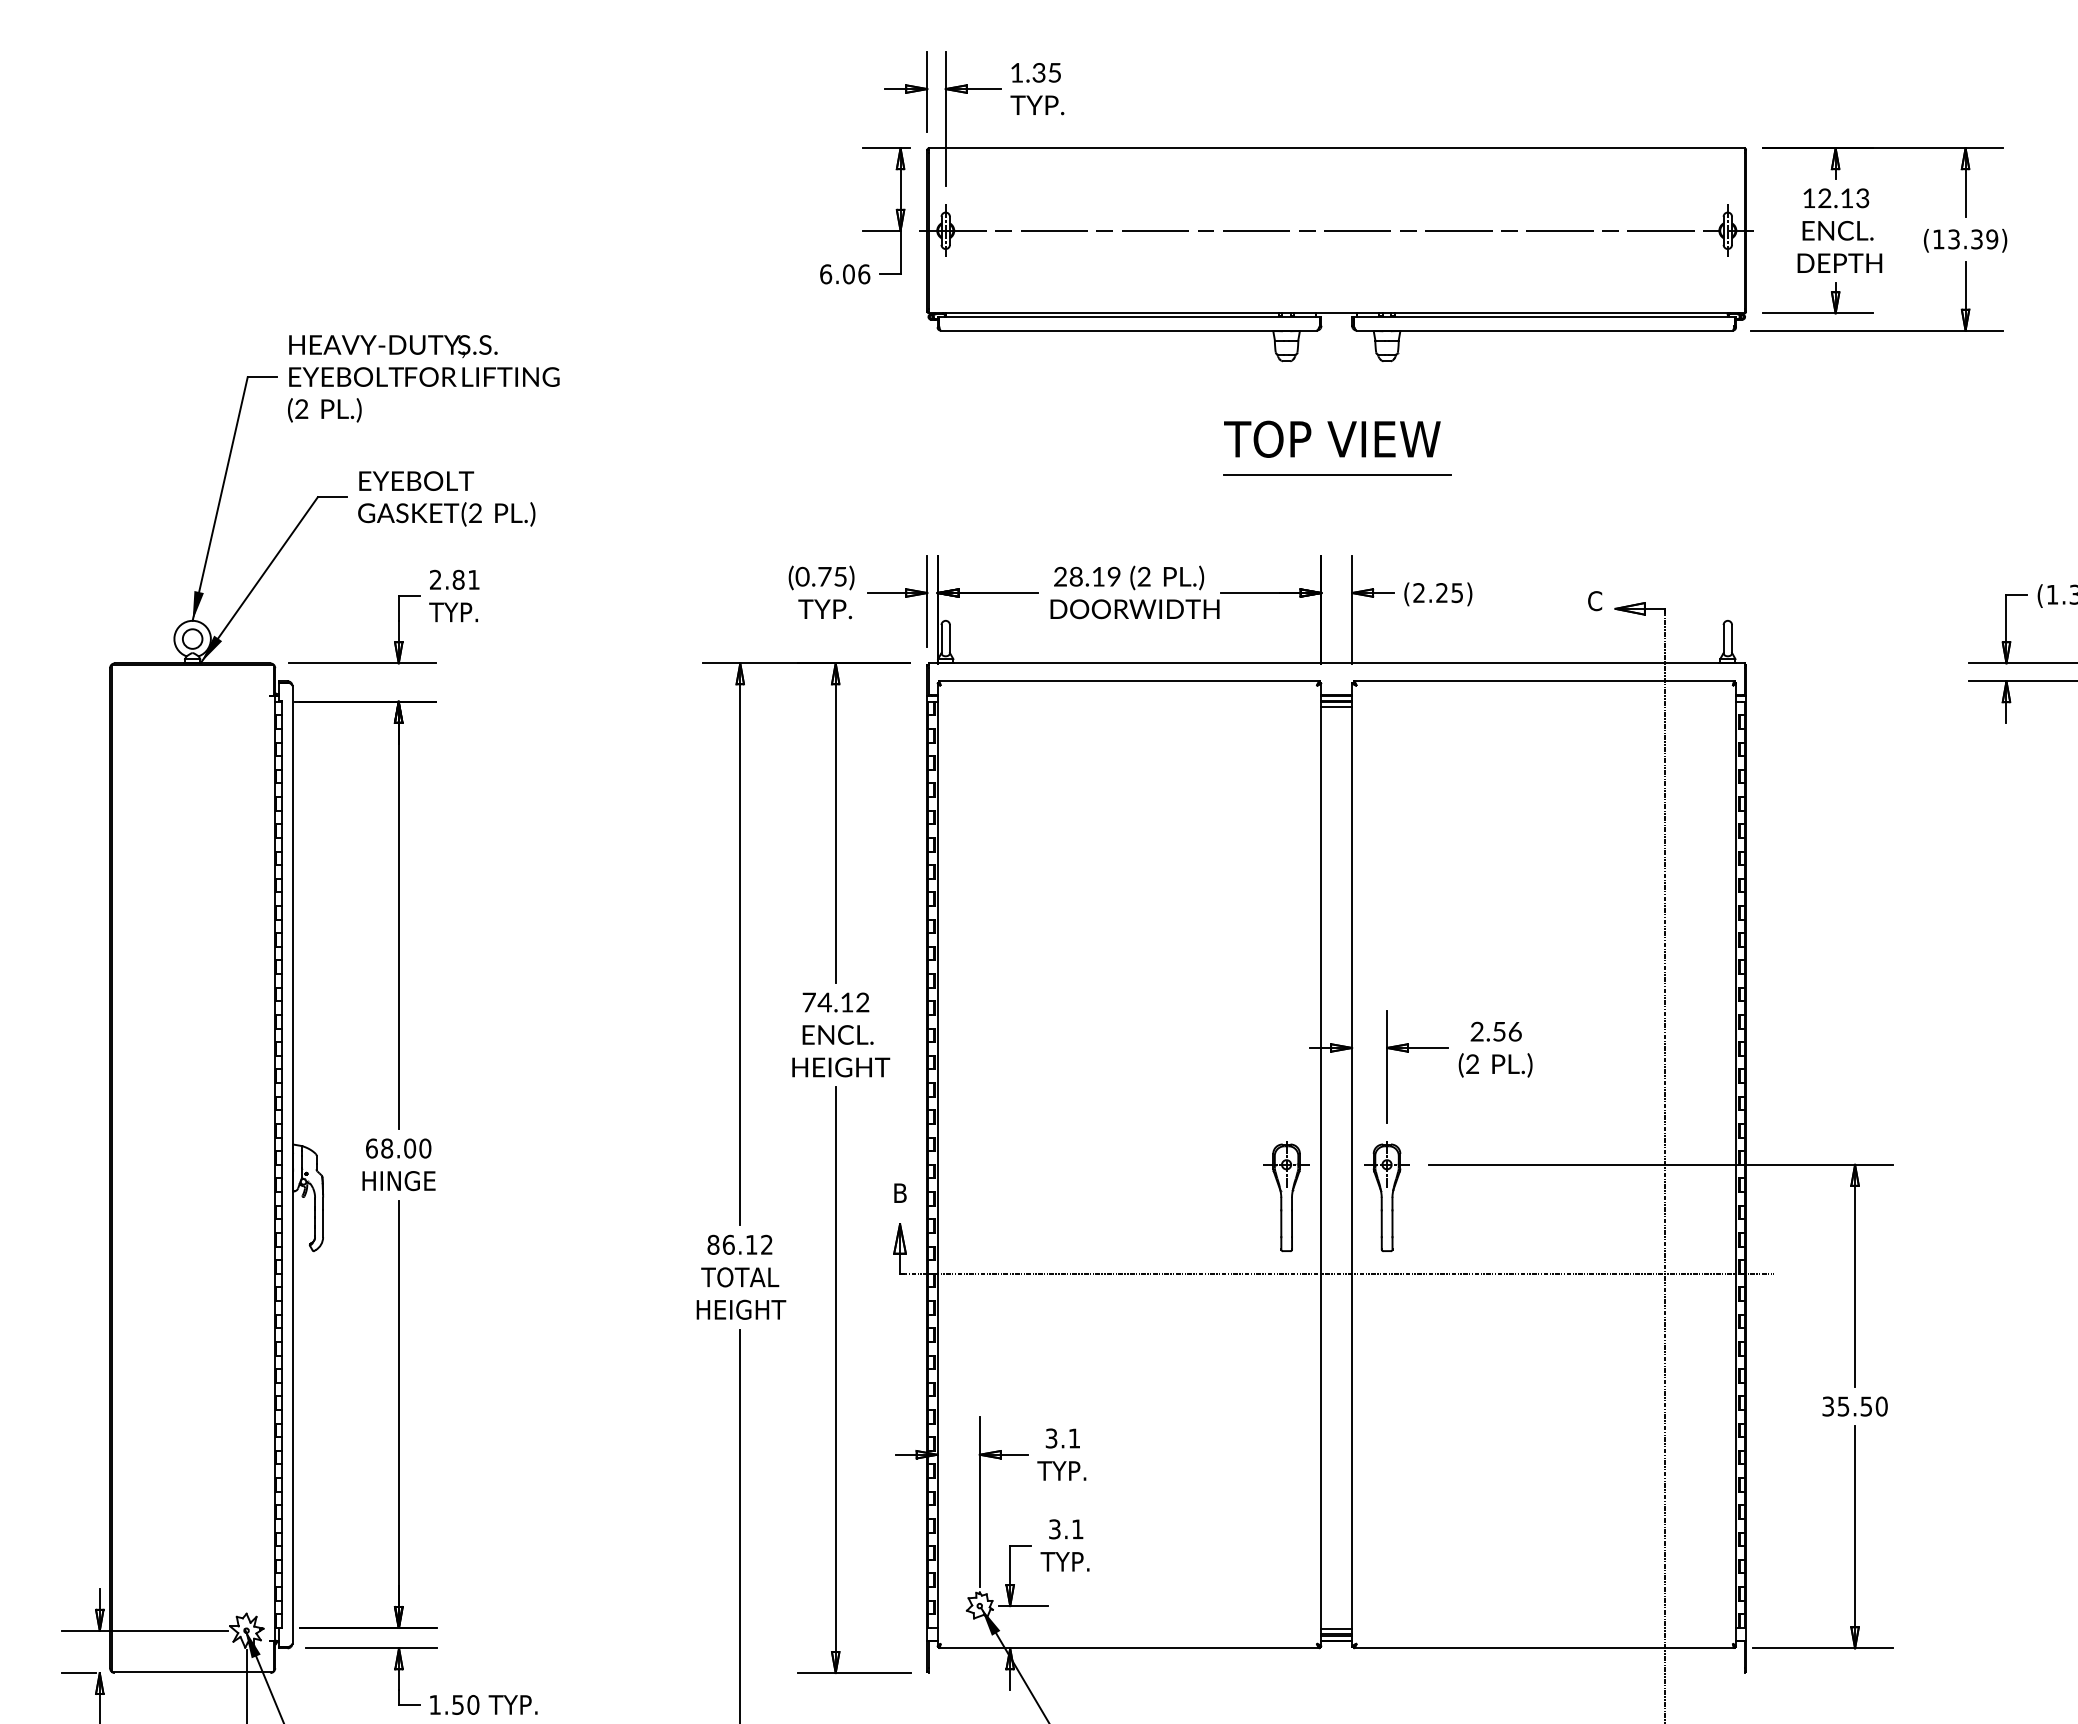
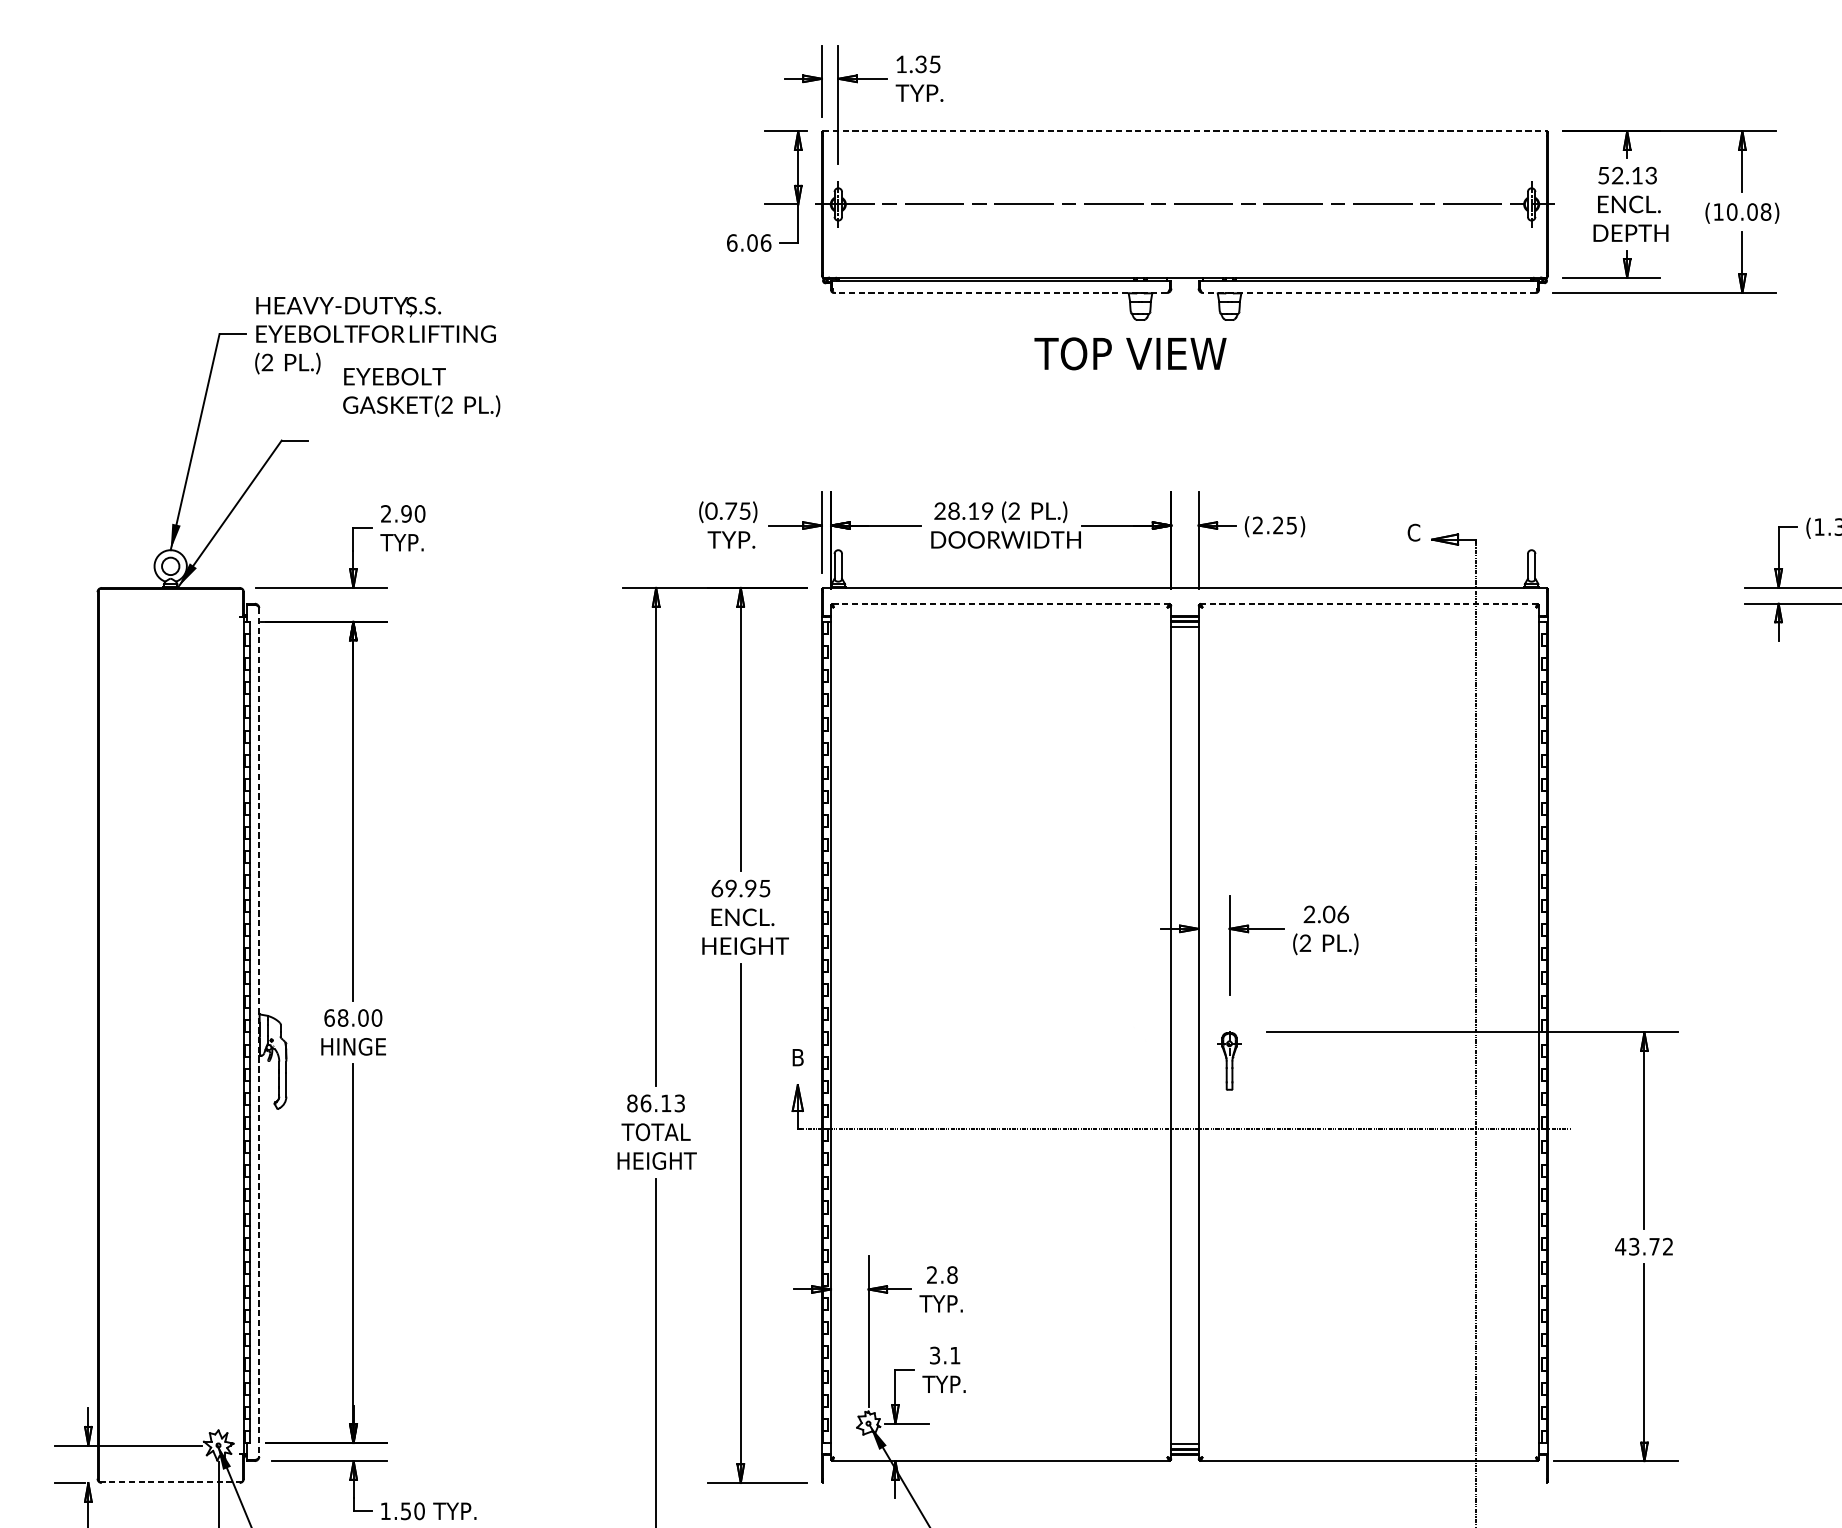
line: (1337, 148) -> (1185, 131), solid -> dashed
text: (1809, 198) -> (1604, 175), 12.13 -> 52.13
text: (1973, 239) -> (1749, 212), (13.39) -> (10.08)
line: (1128, 330) -> (1000, 292), solid -> dashed
line: (1544, 330) -> (1369, 292), solid -> dashed
text: (1332, 438) -> (1130, 353), moved
line: (1337, 474) -> (1185, 420), removed
text: (446, 498) -> (421, 392), moved
text: (465, 579) -> (412, 513), 2.81 -> 2.90
line: (1129, 681) -> (1001, 603), solid -> dashed
line: (1544, 681) -> (1369, 603), solid -> dashed
text: (835, 1002) -> (740, 888), 74.12 -> 69.95
text: (1499, 1031) -> (1329, 914), 2.56 -> 2.06
line: (292, 1164) -> (259, 1032), solid -> dashed
part: (1286, 1196) -> (1140, 1060), removed
part: (1386, 1196) -> (1229, 1060), size x0.6
text: (766, 1244) -> (679, 1103), 86.12 -> 86.13
text: (1854, 1406) -> (1643, 1246), 35.50 -> 43.72
text: (1062, 1438) -> (941, 1275), 3.1 -> 2.8
line: (193, 1671) -> (171, 1481), solid -> dashed

